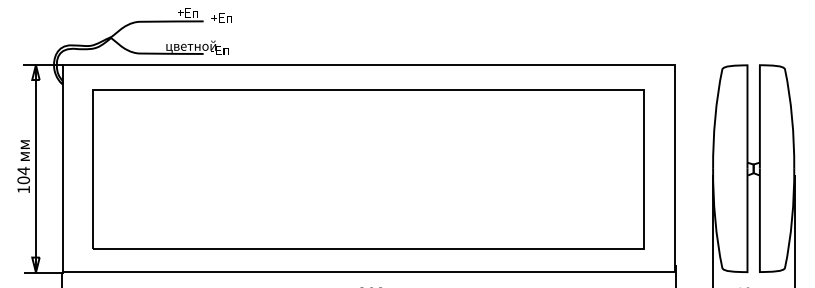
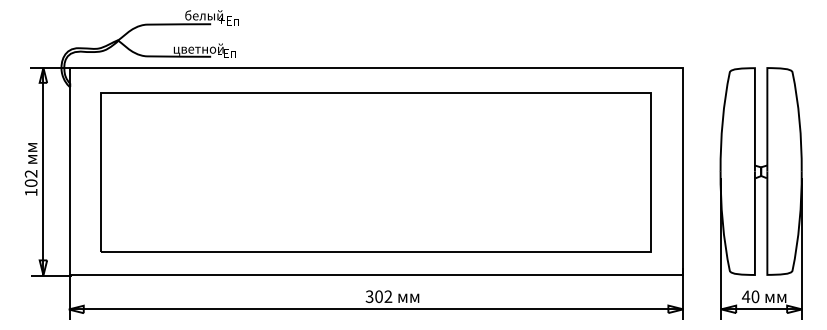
text: (196, 12) -> (203, 15), +Еп -> белый
text: (23, 170) -> (30, 173), 104 -> 102

